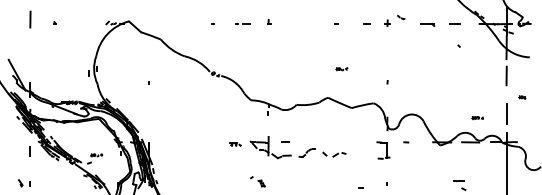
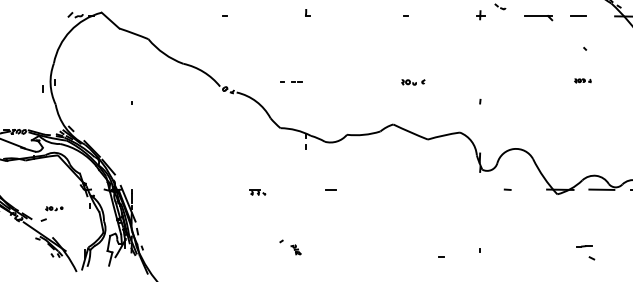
line: (242, 23) -> (291, 81), moved
line: (366, 23) -> (449, 15), removed
part: (427, 24) -> (538, 17), size x1.4
part: (341, 69) -> (412, 83), size x1.4
part: (477, 118) -> (582, 81), moved
part: (383, 150) -> (474, 201), removed
part: (299, 155) -> (351, 208), removed

